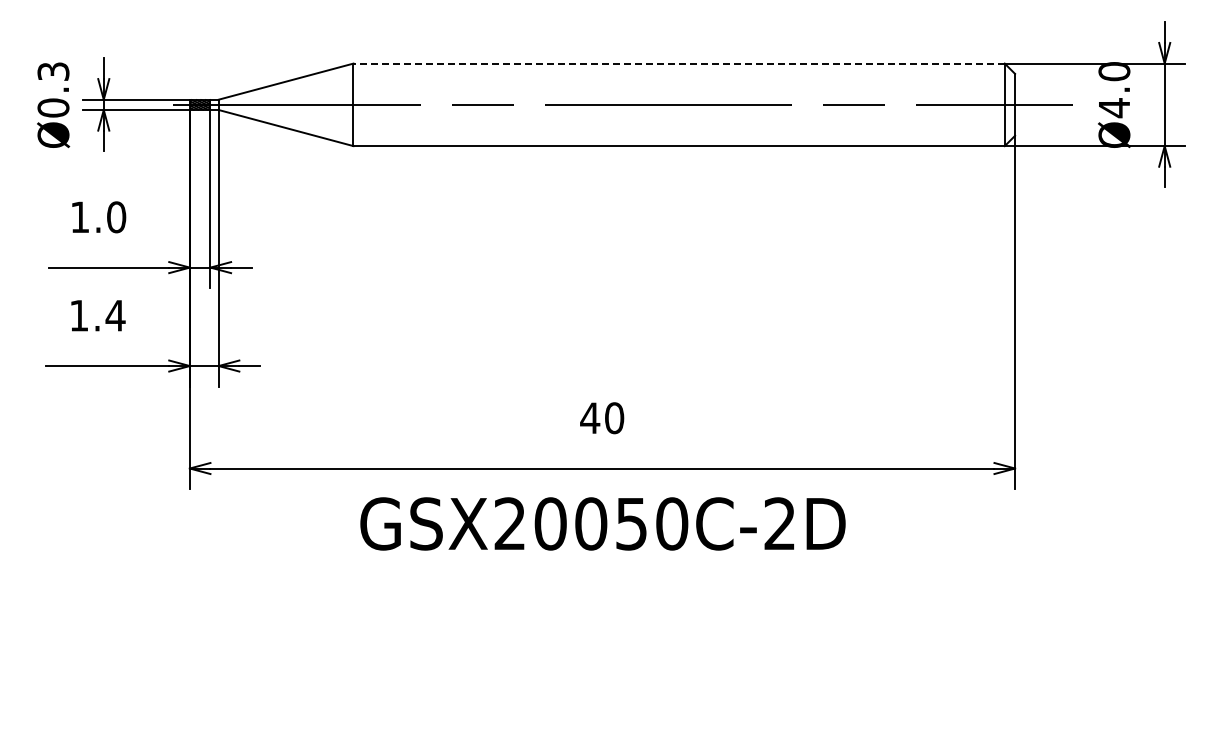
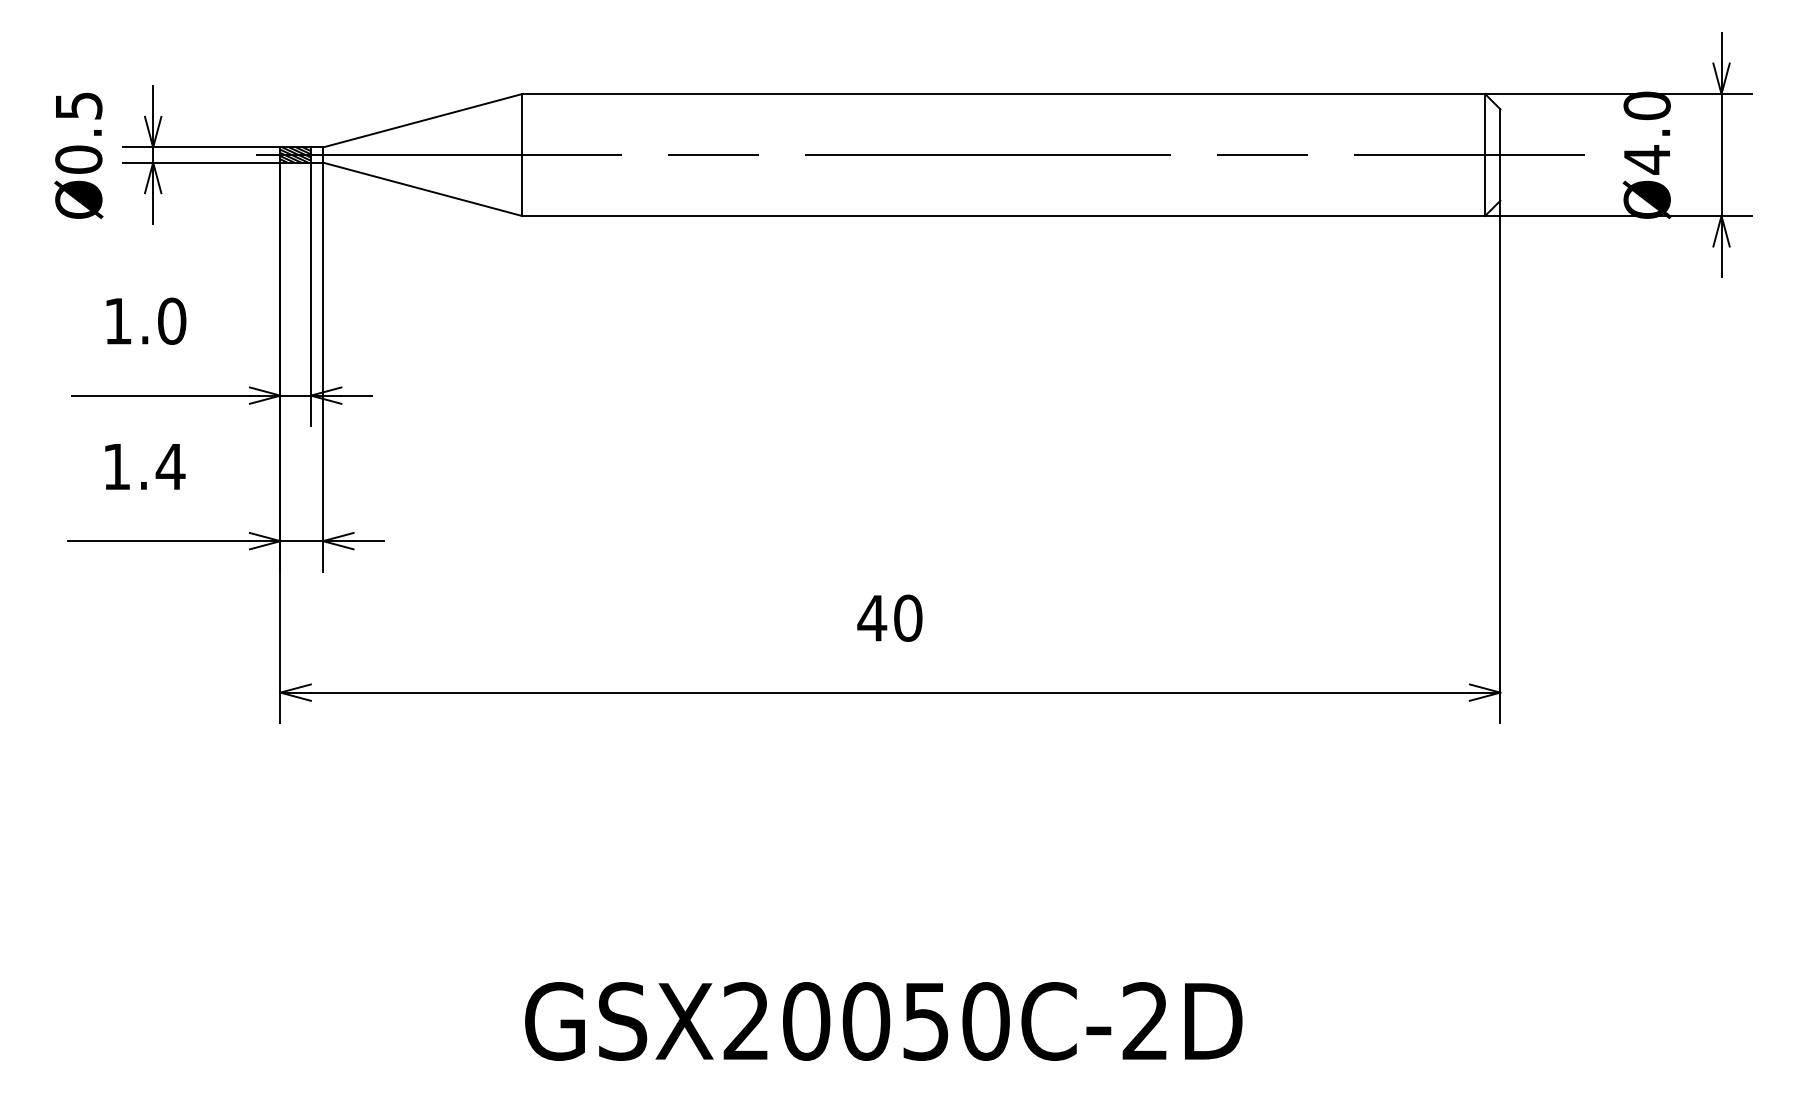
line: (679, 63) -> (1004, 93), dashed -> solid
text: (52, 71) -> (77, 105), Ø0.3 -> Ø0.5
text: (602, 523) -> (883, 1020), moved

